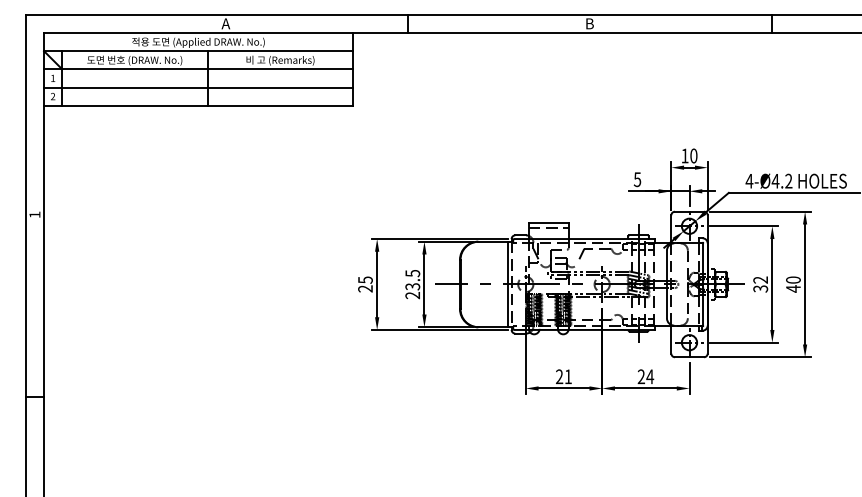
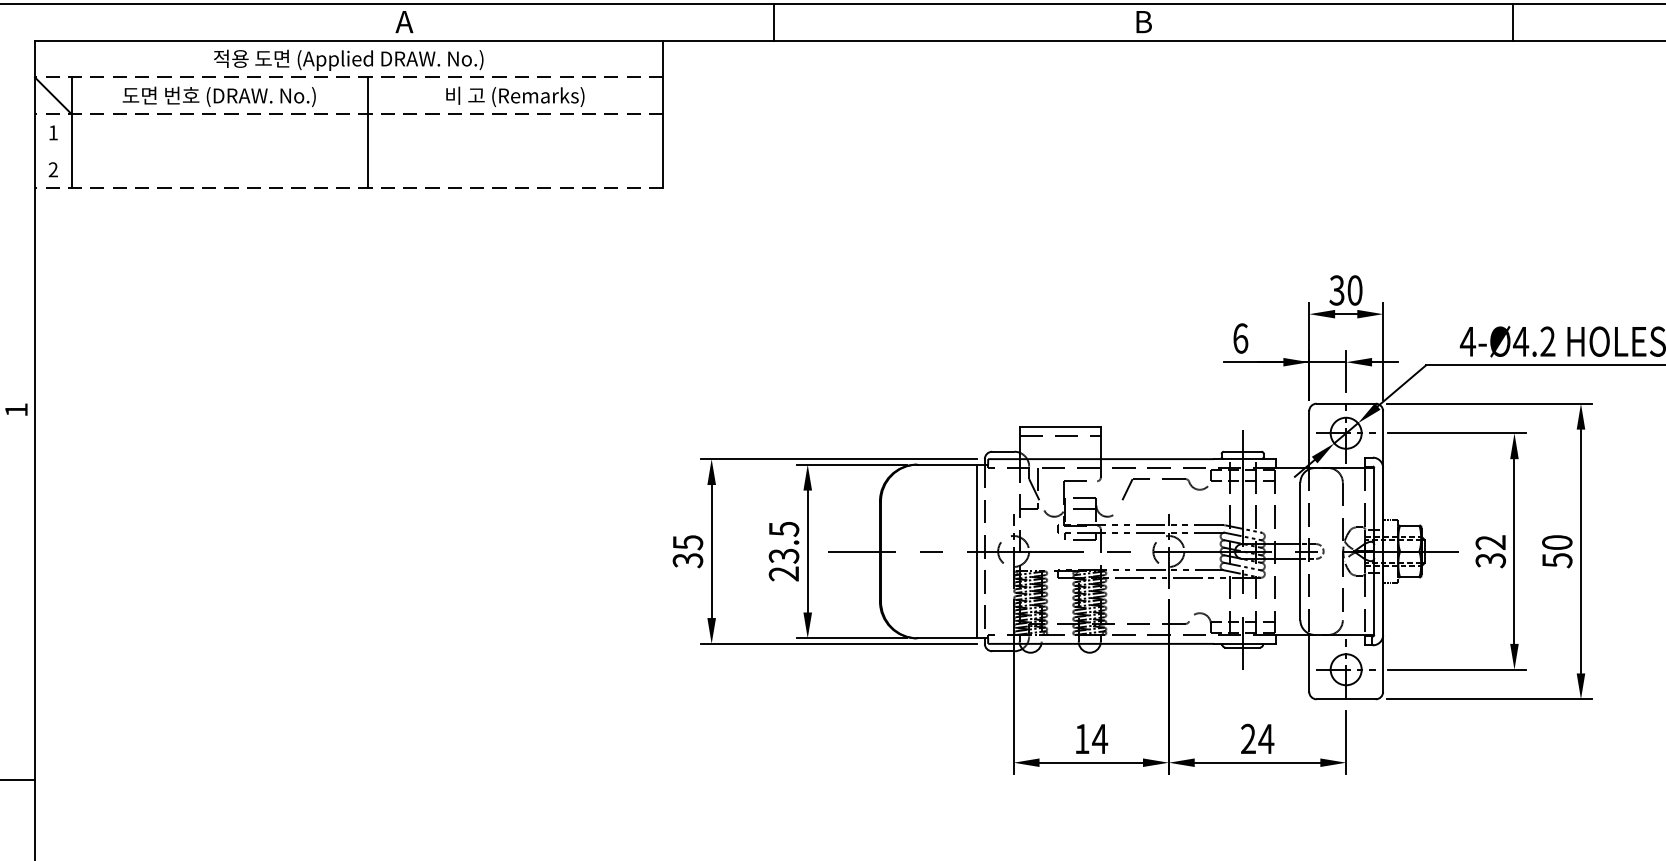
line: (198, 51) -> (348, 78), solid -> dashed
line: (198, 69) -> (348, 114), solid -> dashed
line: (198, 87) -> (348, 151), removed
line: (198, 105) -> (348, 187), solid -> dashed
text: (684, 155) -> (1335, 289), 10 -> 30
text: (637, 179) -> (1240, 338), 5 -> 6
text: (365, 288) -> (687, 559), 25 -> 35
text: (793, 288) -> (1557, 559), 40 -> 50
text: (564, 376) -> (1092, 738), 21 -> 14

